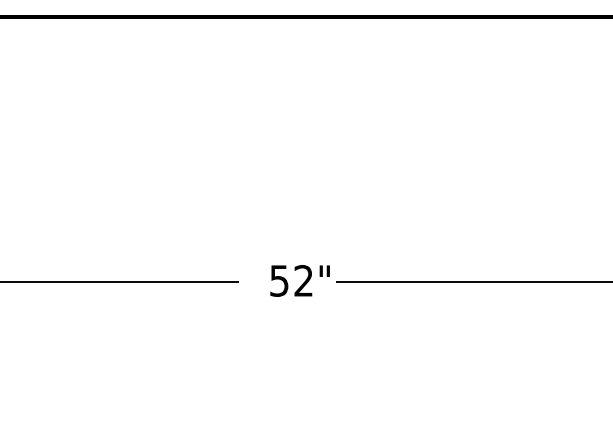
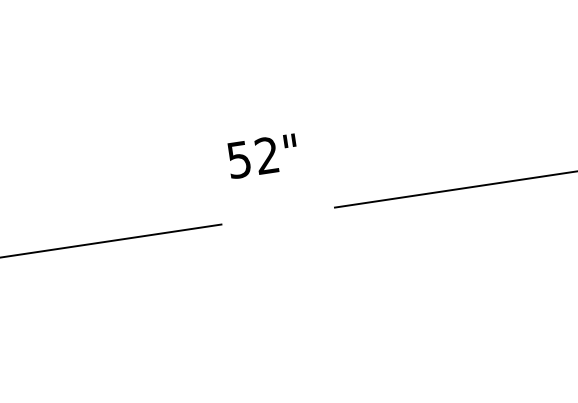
text: (299, 280) -> (262, 155), moved

